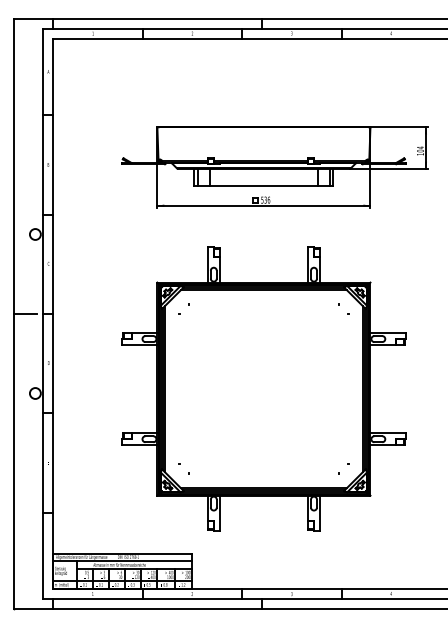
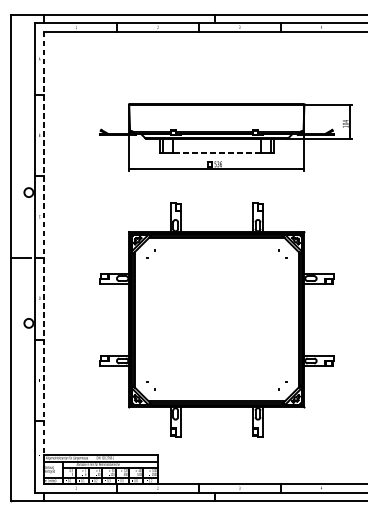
line: (263, 185) -> (216, 152), solid -> dashed
line: (53, 314) -> (43, 258), solid -> dashed

